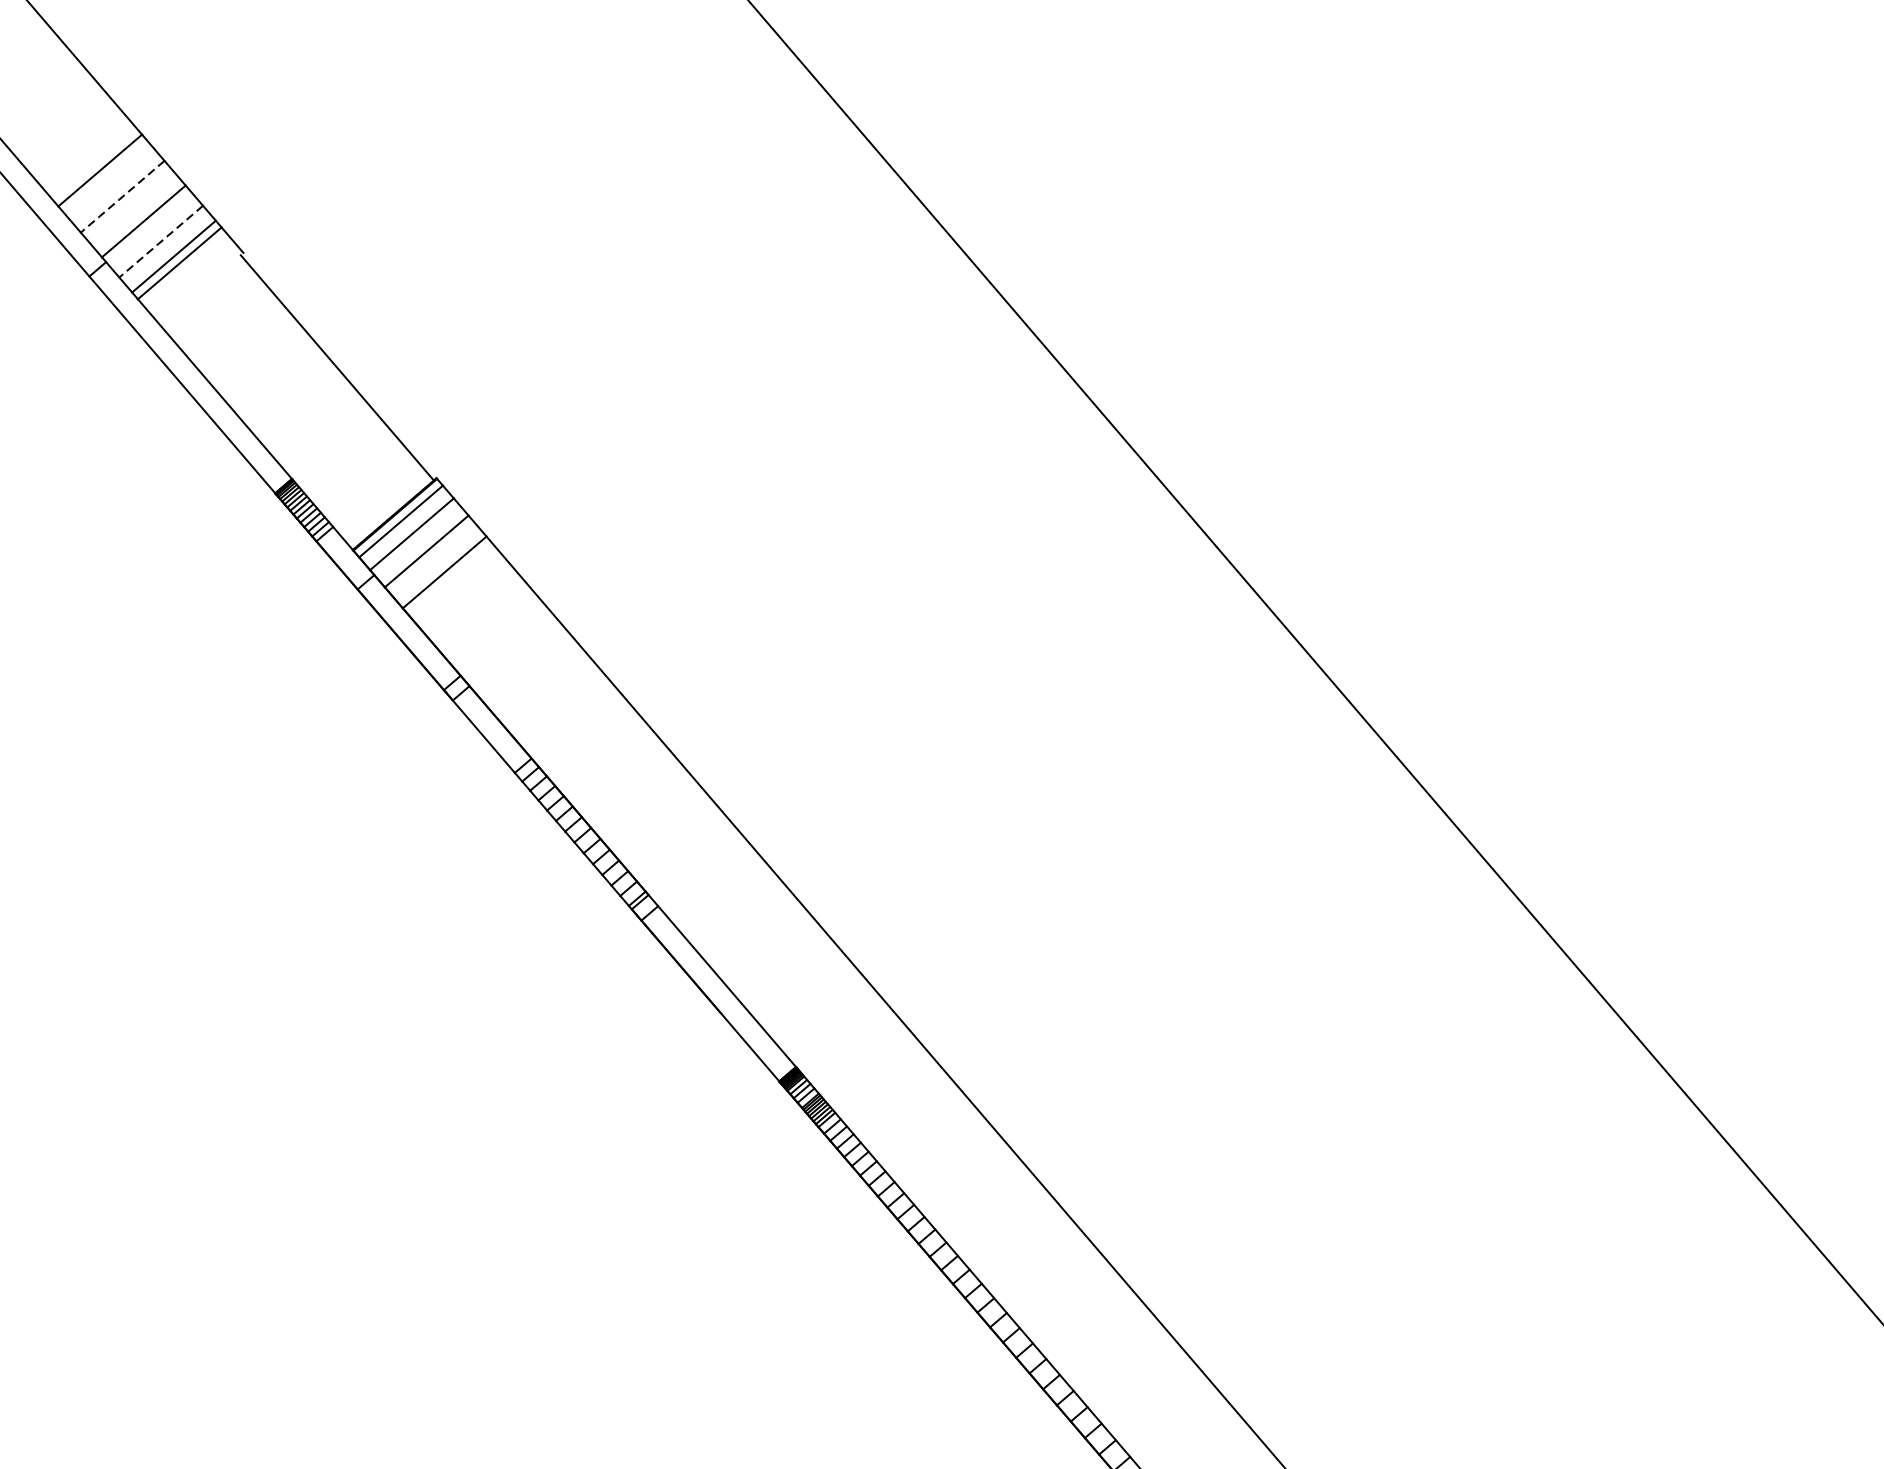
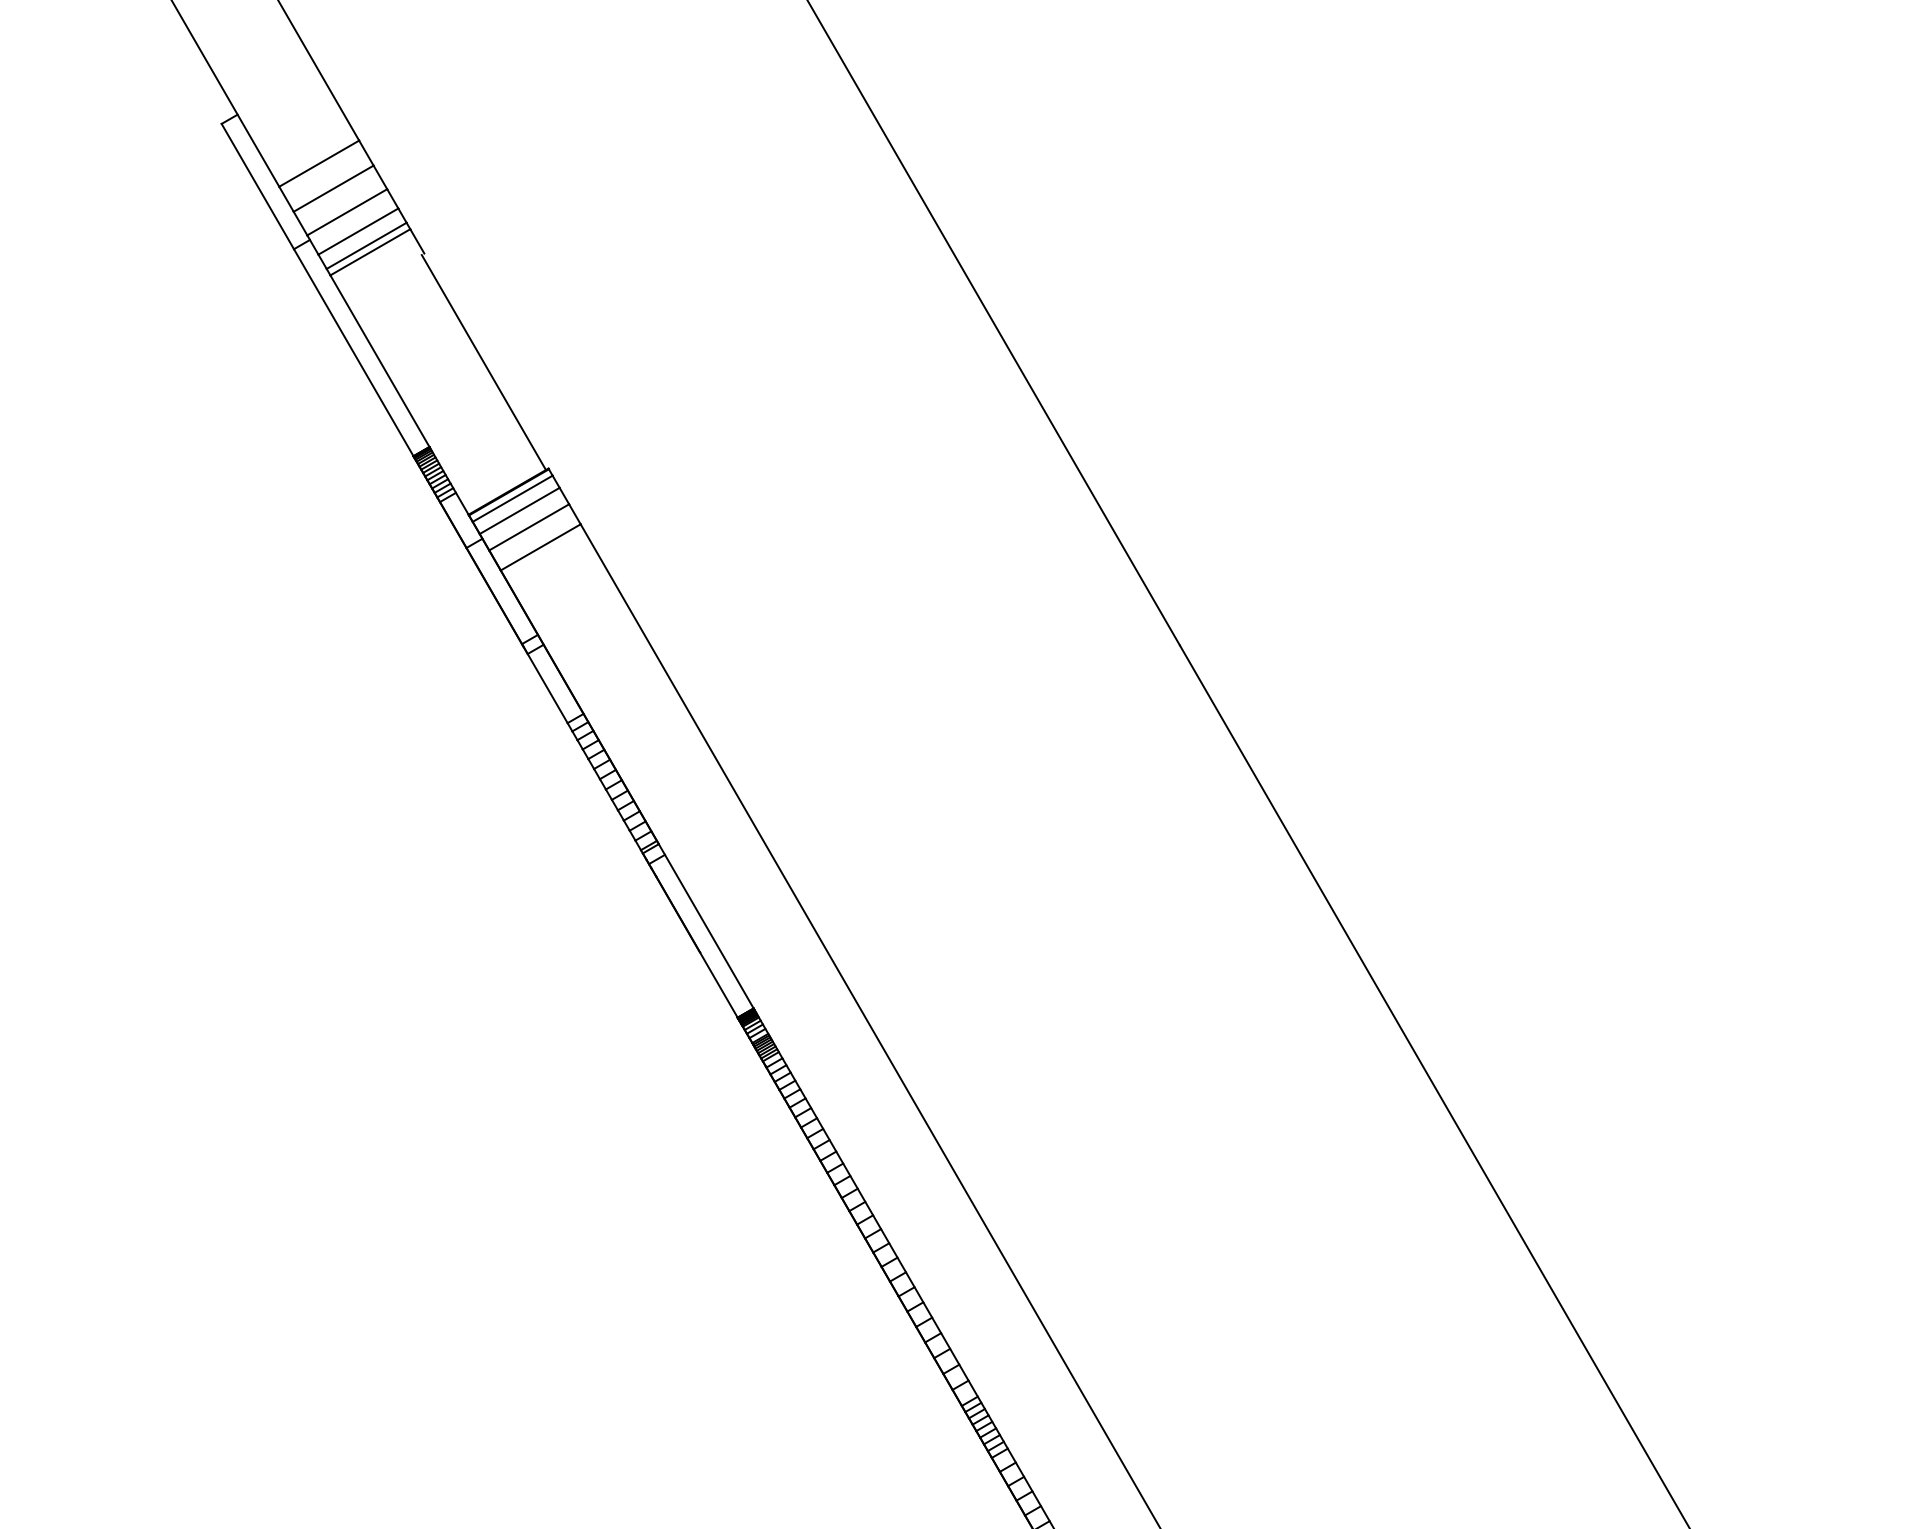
line: (122, 196) -> (333, 188), dashed -> solid
line: (160, 241) -> (357, 231), dashed -> solid

